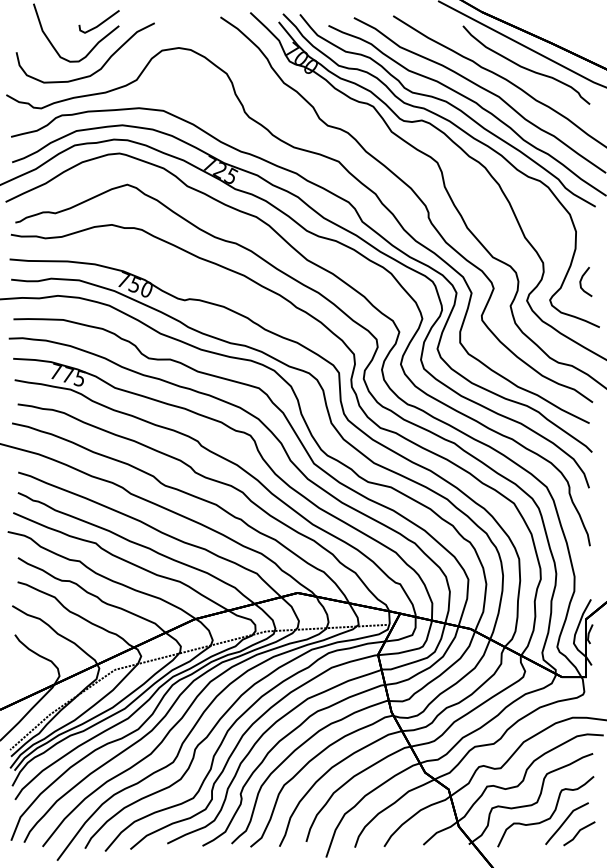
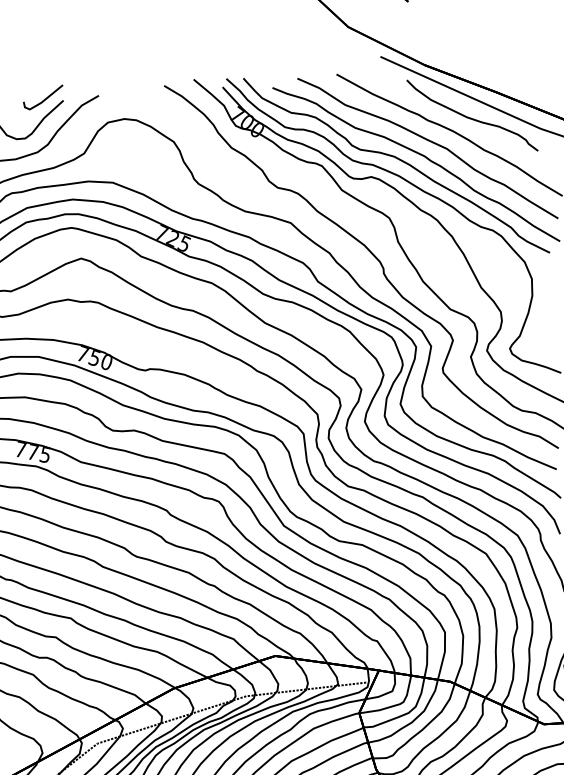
curve: (581, 282) -> (540, 329), removed

